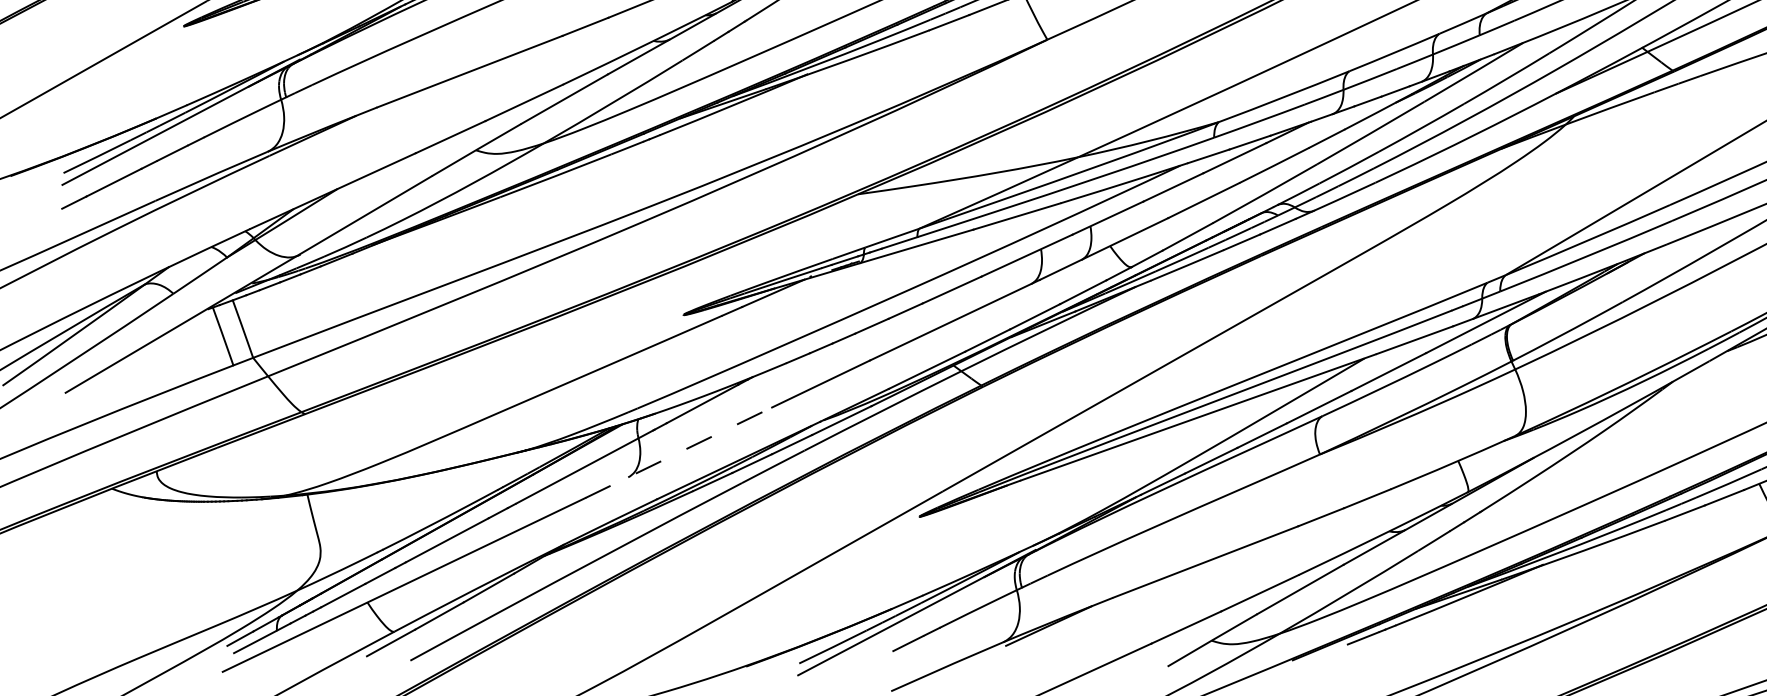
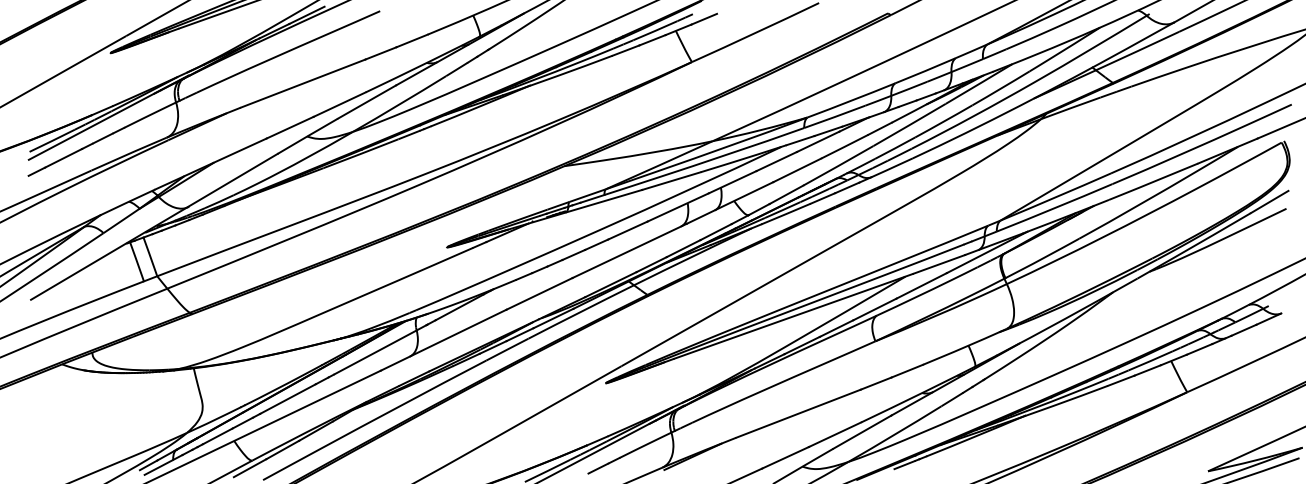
line: (678, 453) -> (443, 340), dashed -> solid

